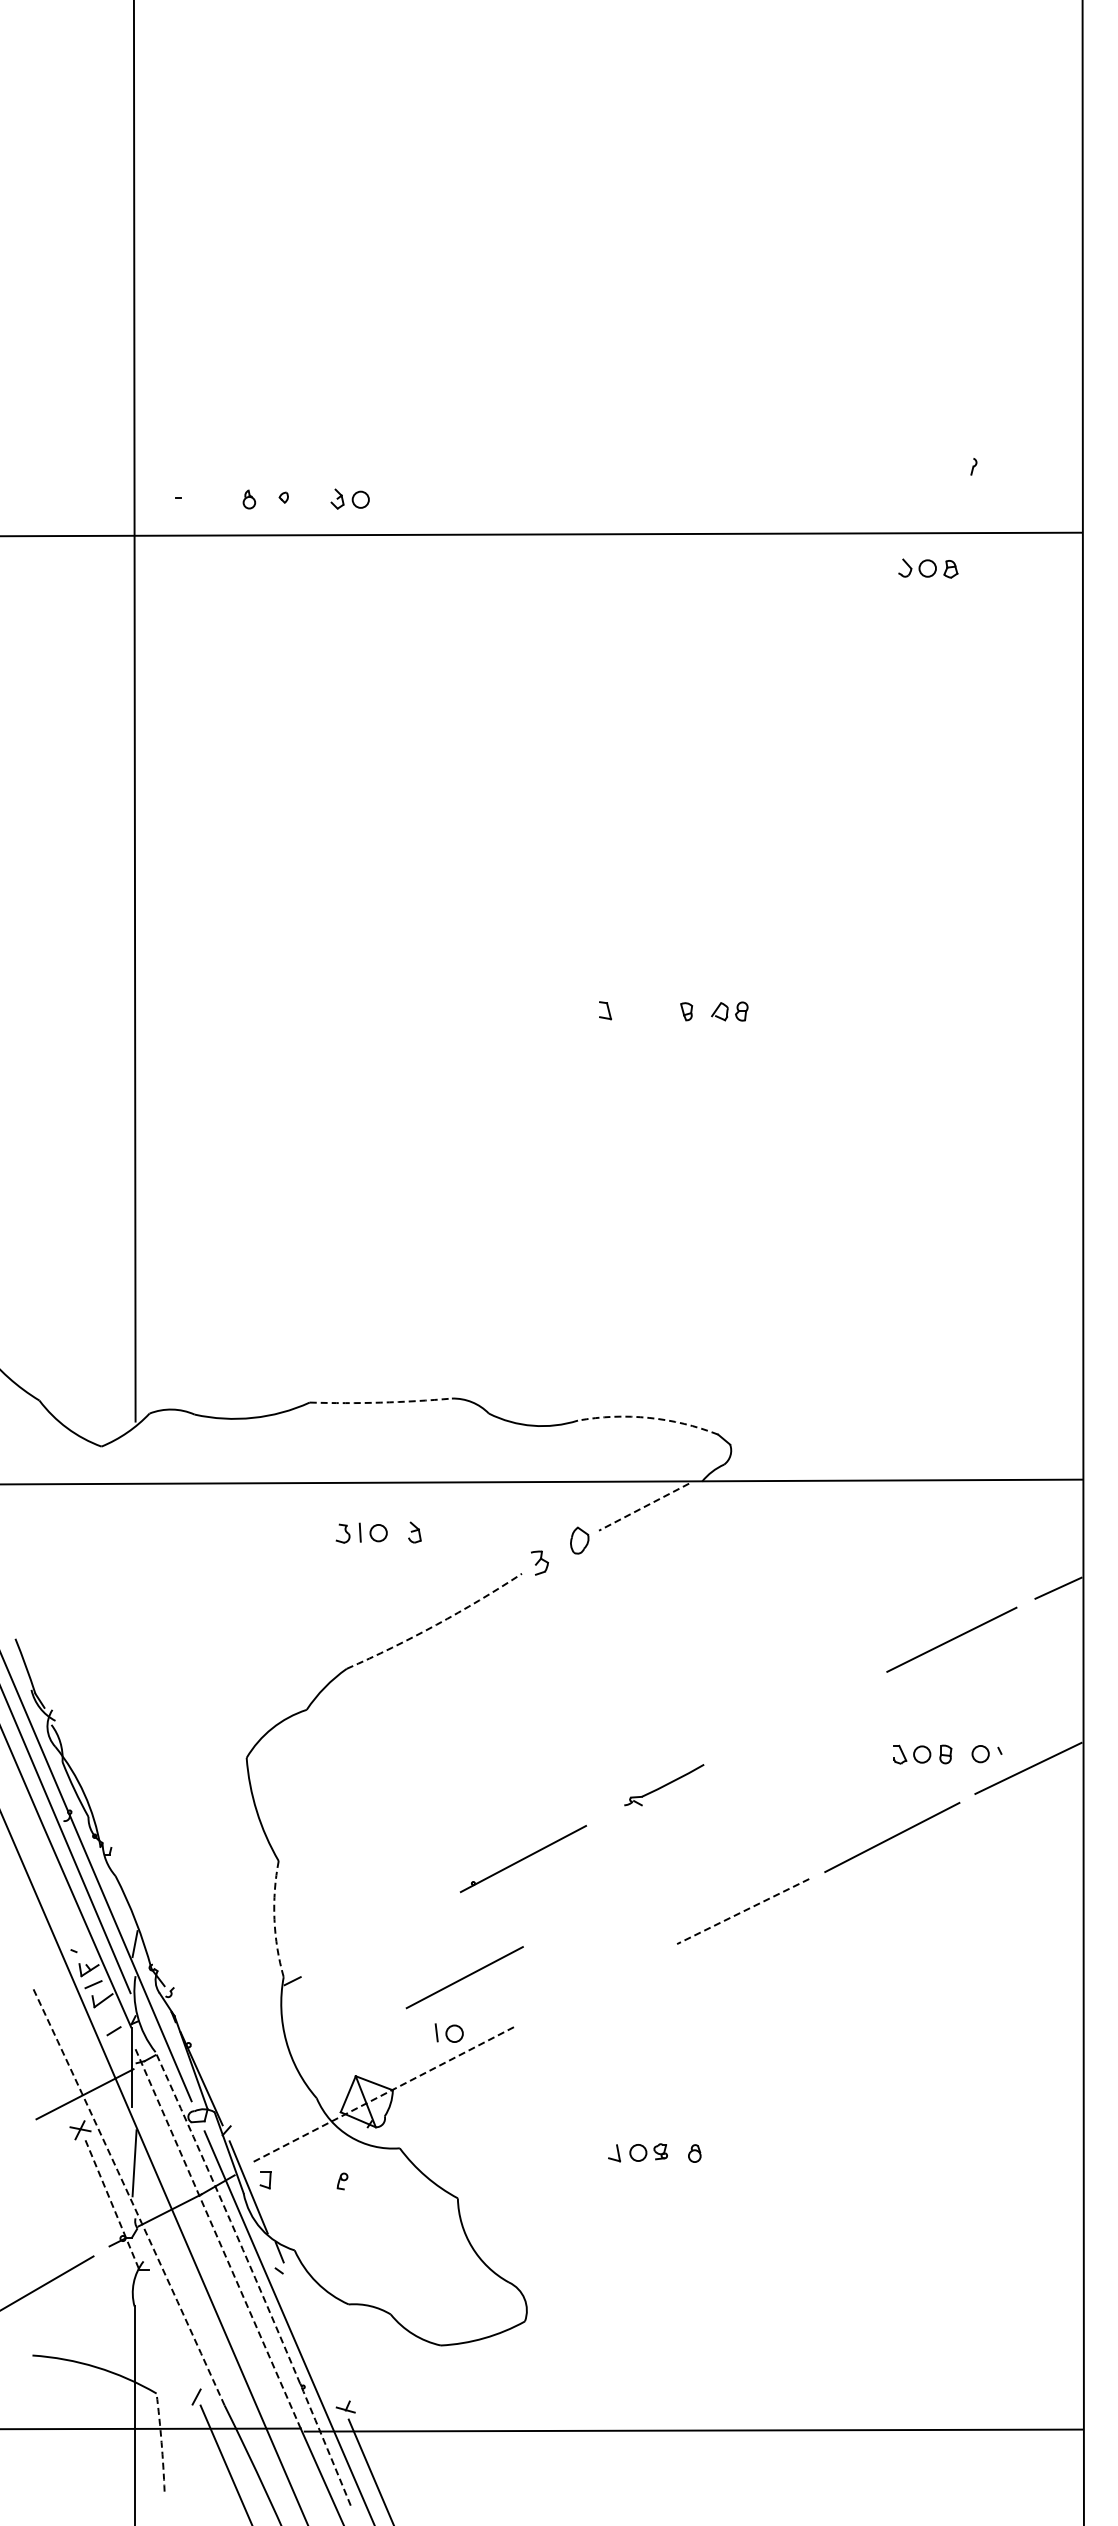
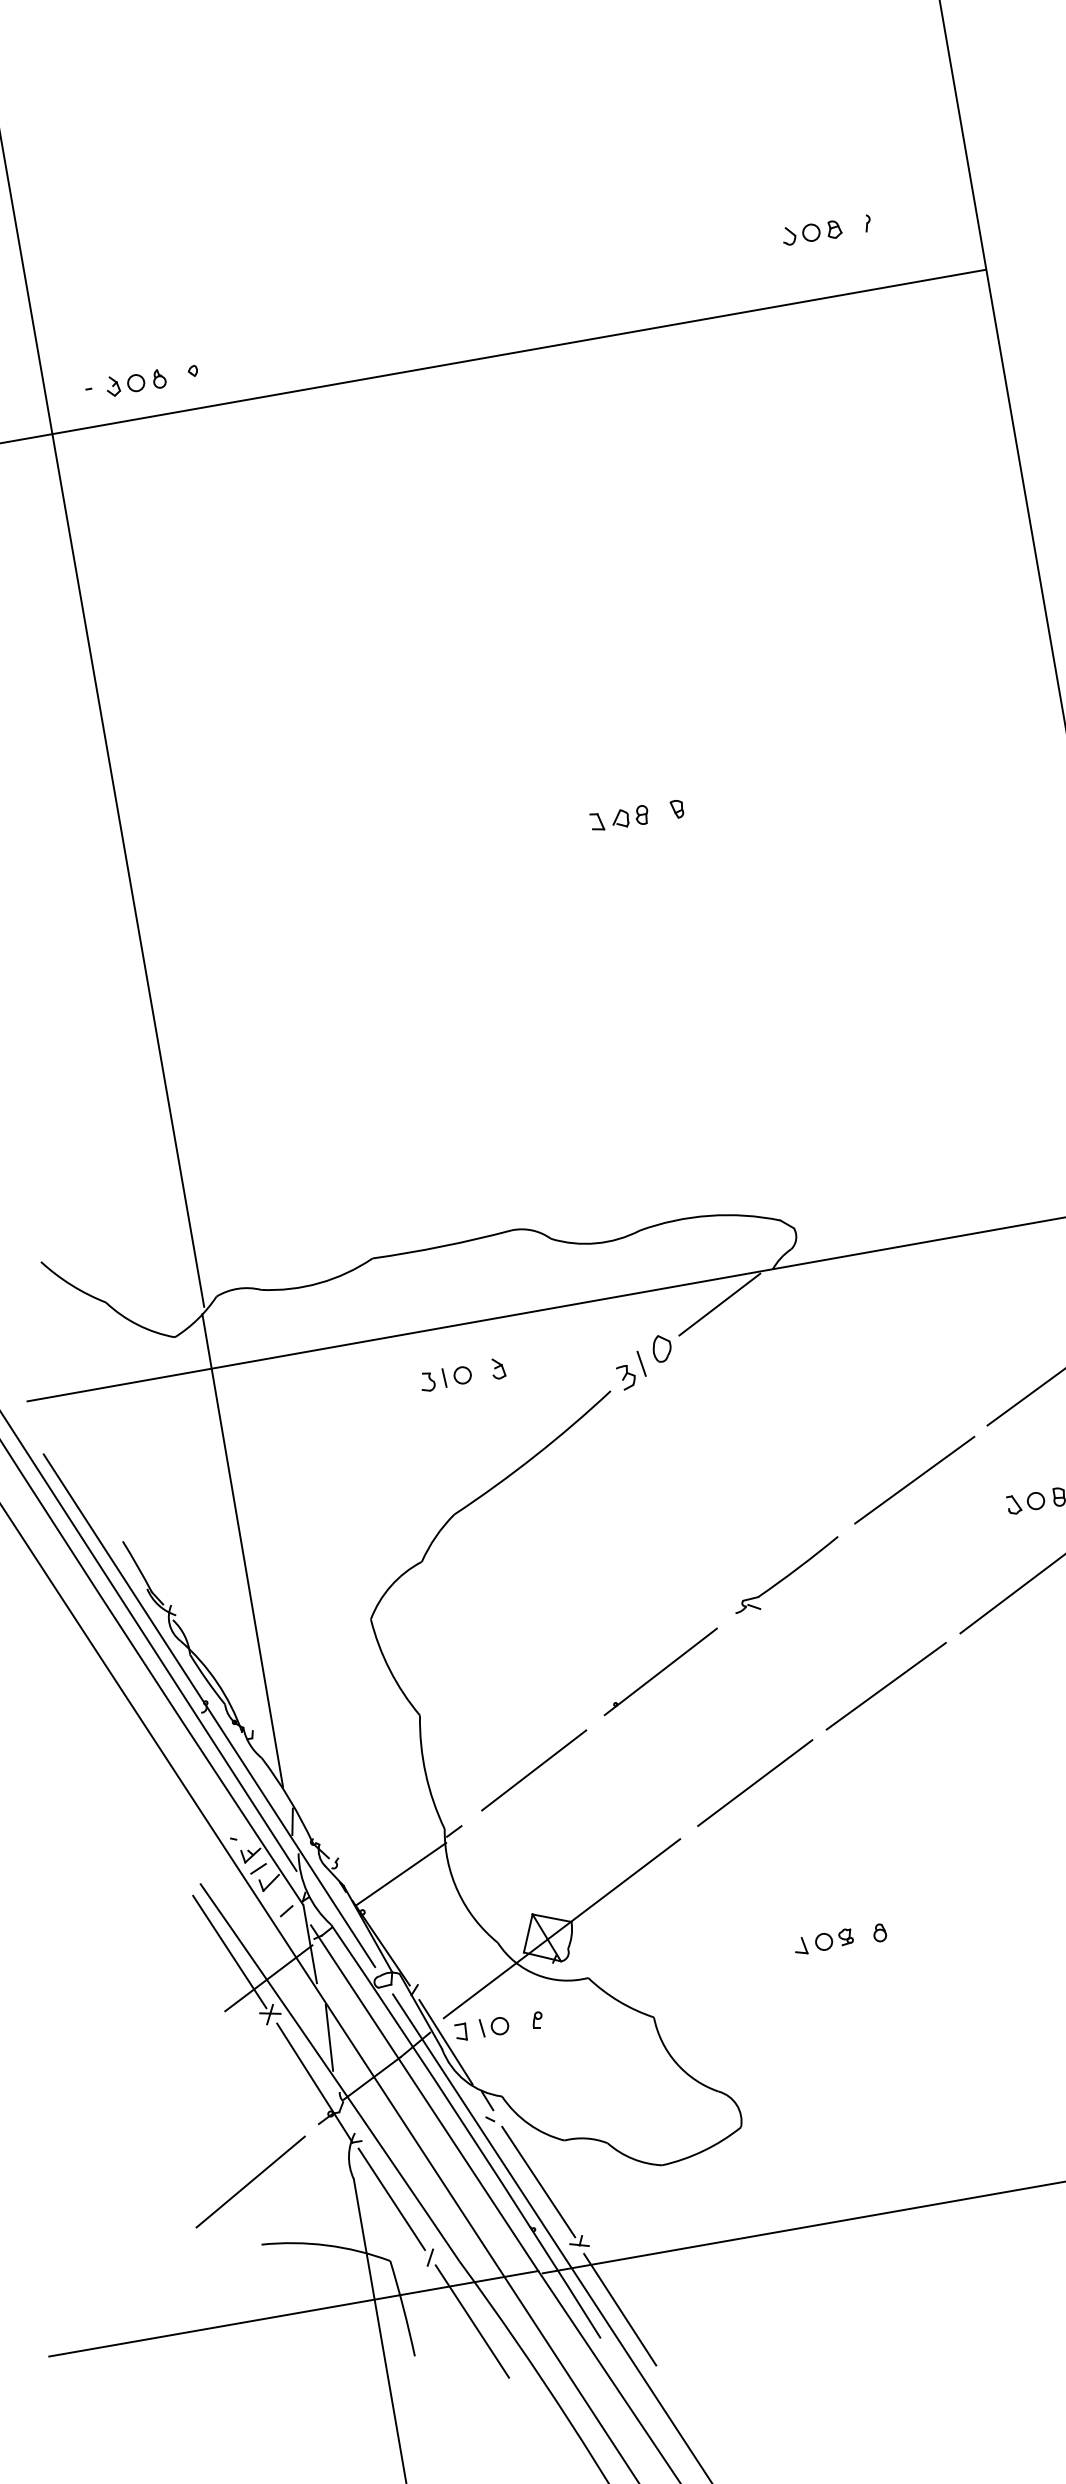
part: (349, 498) -> (124, 383), moved
part: (928, 568) -> (812, 232), moved
part: (729, 1011) -> (629, 817), moved
arc: (380, 1402) -> (442, 1246), dashed -> solid
arc: (649, 1417) -> (709, 1215), dashed -> solid
line: (644, 1507) -> (720, 1304), dashed -> solid
line: (556, 1551) -> (641, 1363), added
arc: (436, 1624) -> (535, 1455), dashed -> solid
line: (131, 1668) -> (242, 1550), added
line: (806, 1712) -> (914, 1479), added
part: (664, 1784) -> (787, 1574), size x1.43
line: (743, 1911) -> (886, 1686), dashed -> solid
arc: (274, 1919) -> (425, 1773), dashed -> solid
line: (464, 1977) -> (533, 1770), moved
line: (597, 1984) -> (755, 1782), added
line: (232, 2014) -> (400, 1874), added
part: (448, 2032) -> (493, 2025), moved
line: (50, 2061) -> (229, 1951), added
line: (381, 2095) -> (561, 1929), dashed -> solid
arc: (129, 2197) -> (330, 2072), dashed -> solid
line: (112, 2205) -> (314, 2083), dashed -> solid
line: (218, 2238) -> (424, 2097), dashed -> solid
arc: (255, 2278) -> (468, 2130), dashed -> solid
line: (168, 2332) -> (391, 2198), added
line: (315, 2340) -> (537, 2181), added
arc: (161, 2442) -> (403, 2308), dashed -> solid

